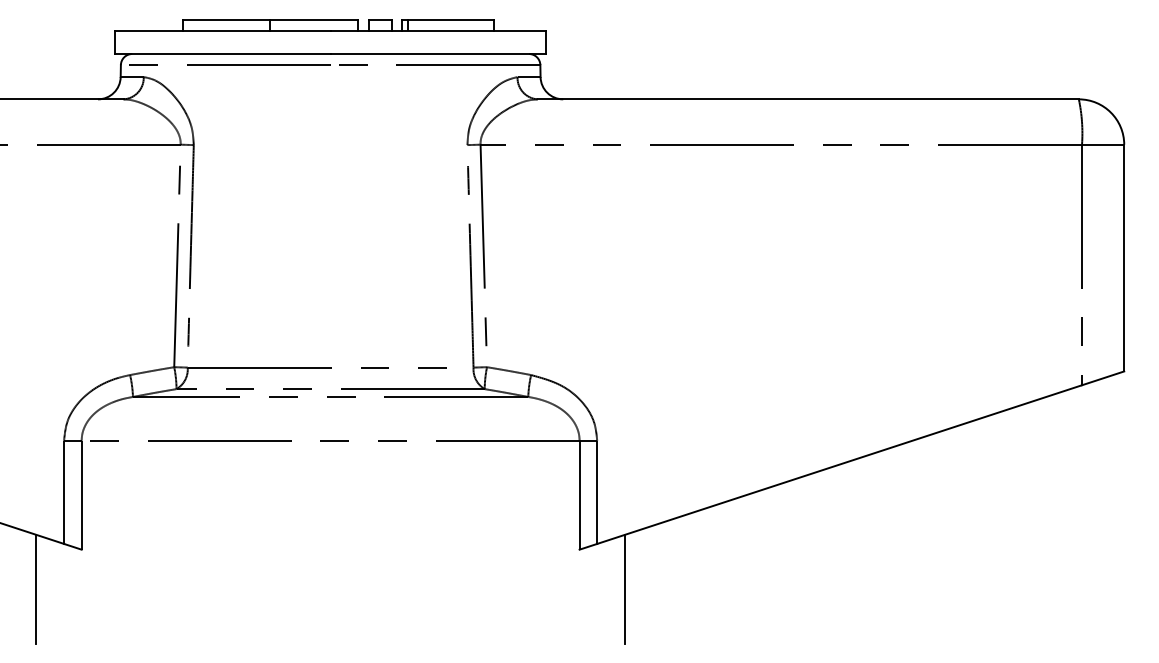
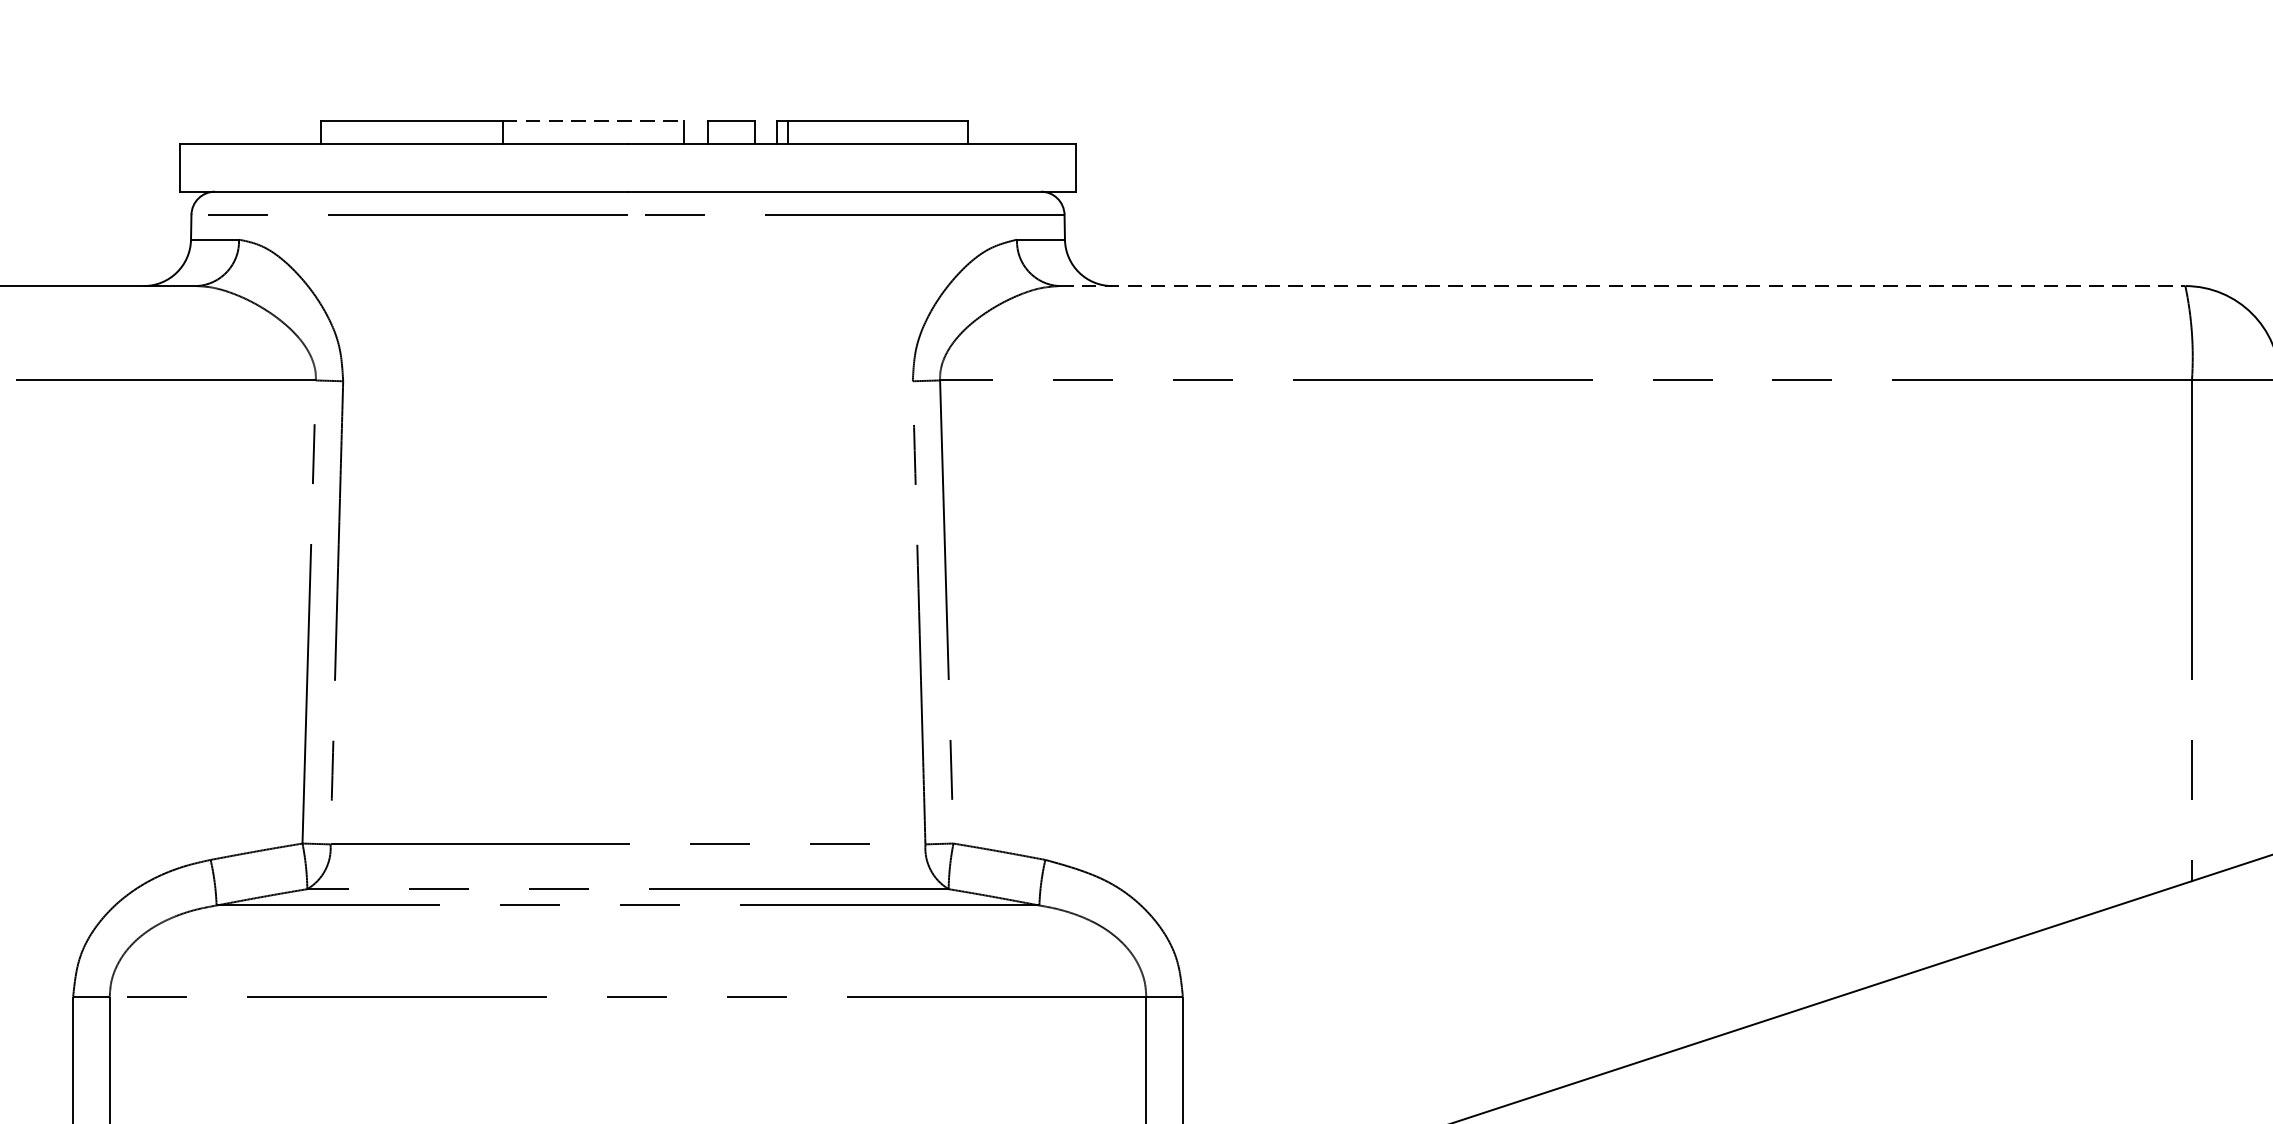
line: (314, 20) -> (594, 121), solid -> dashed
line: (808, 99) -> (1622, 286), solid -> dashed

